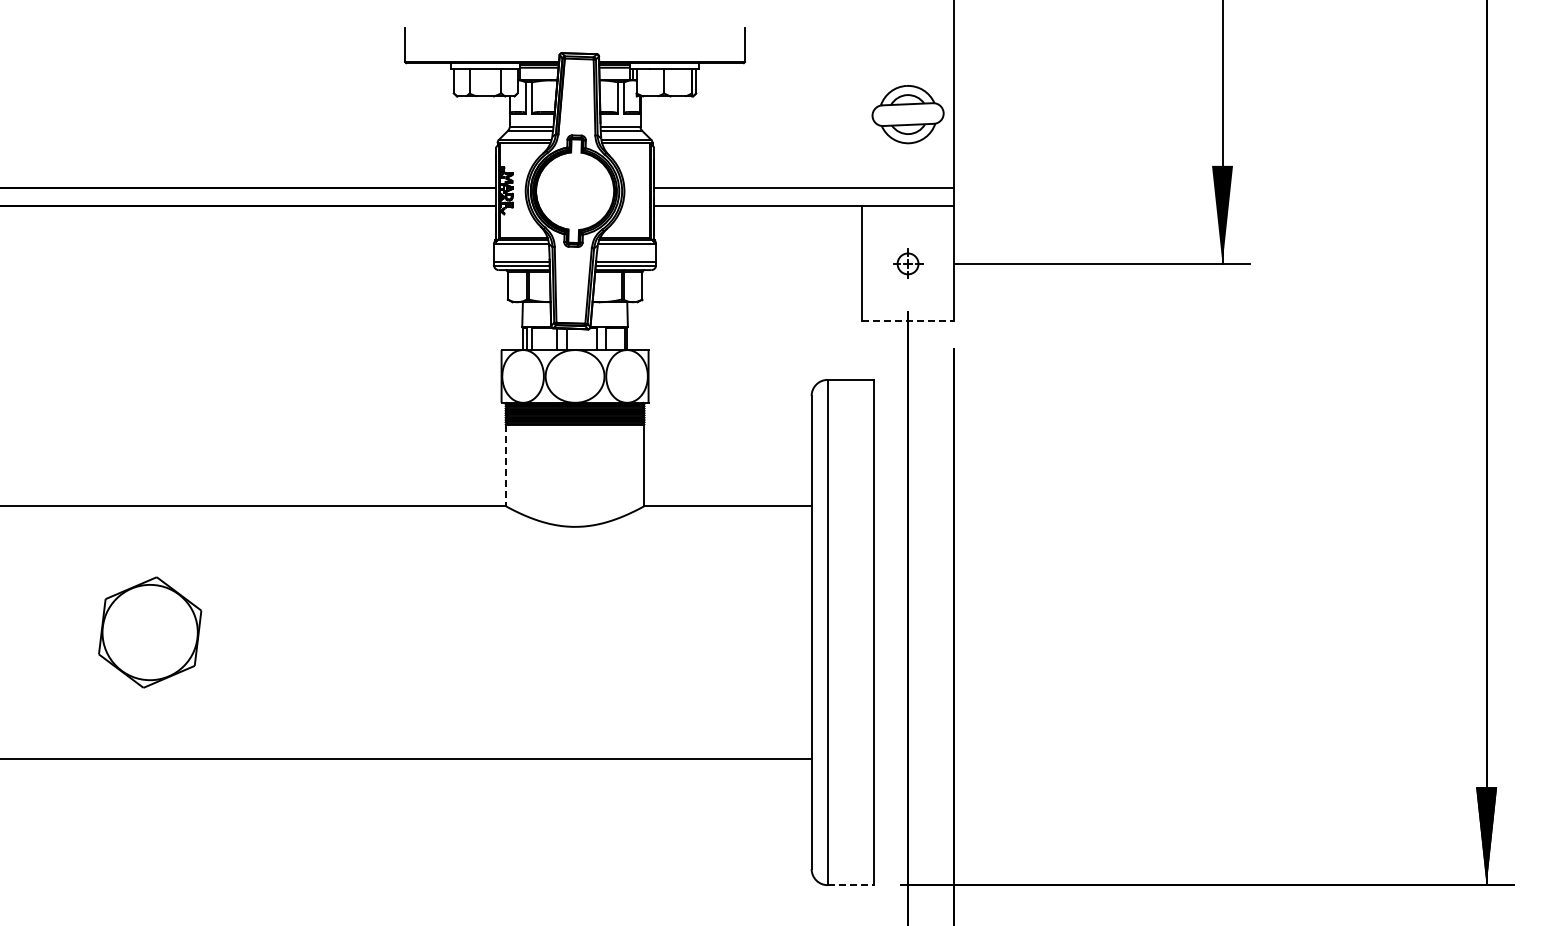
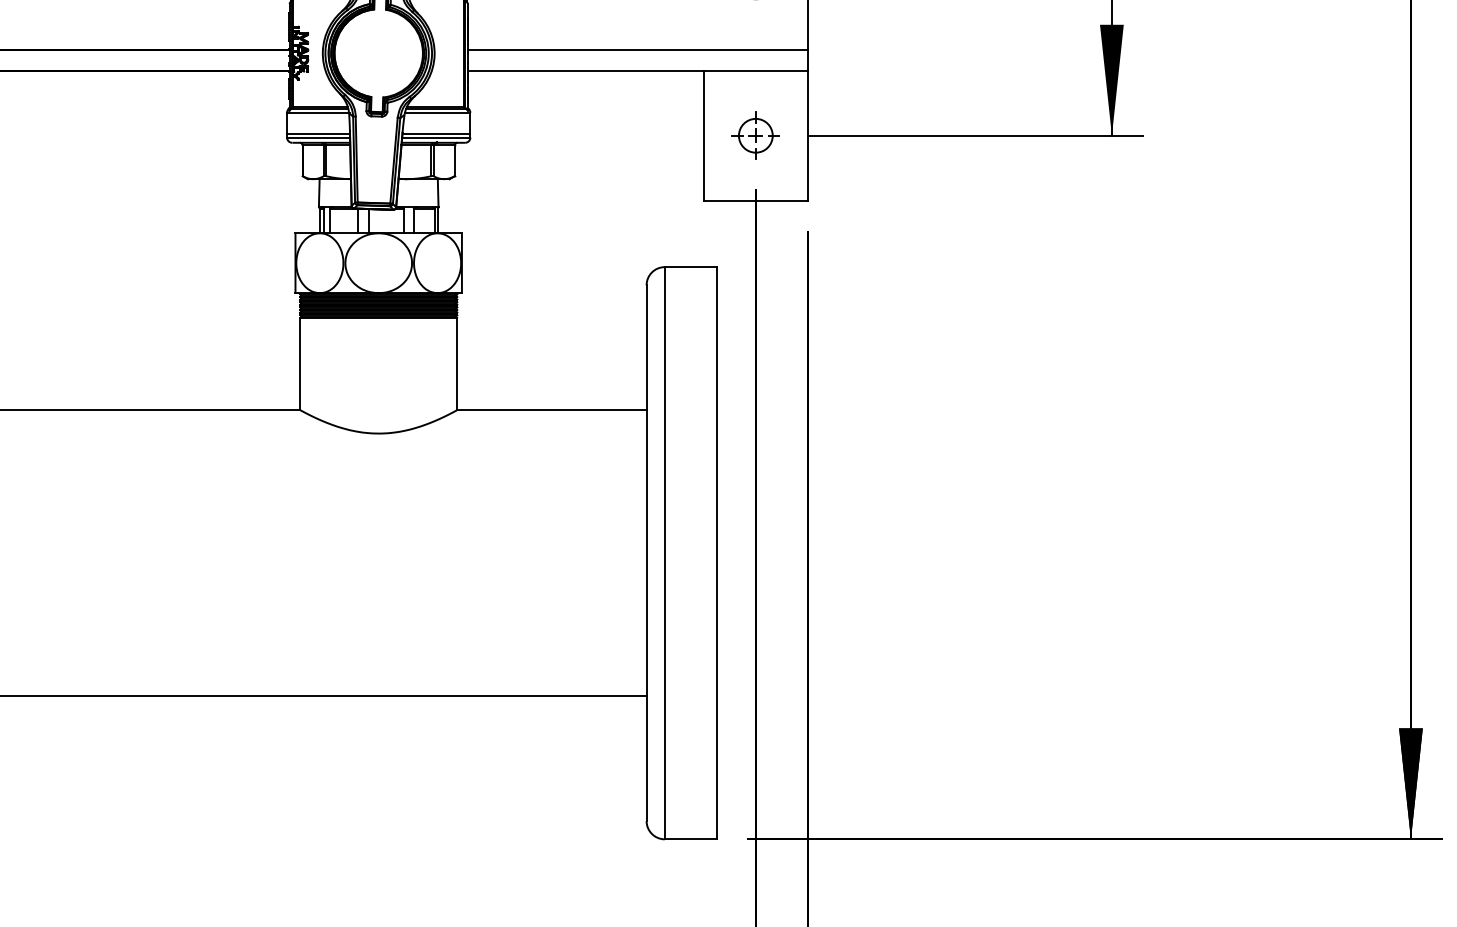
part: (907, 263) -> (755, 135), size x1.43
line: (908, 321) -> (756, 201), dashed -> solid
line: (505, 465) -> (299, 364), dashed -> solid
line: (850, 885) -> (690, 839), dashed -> solid

